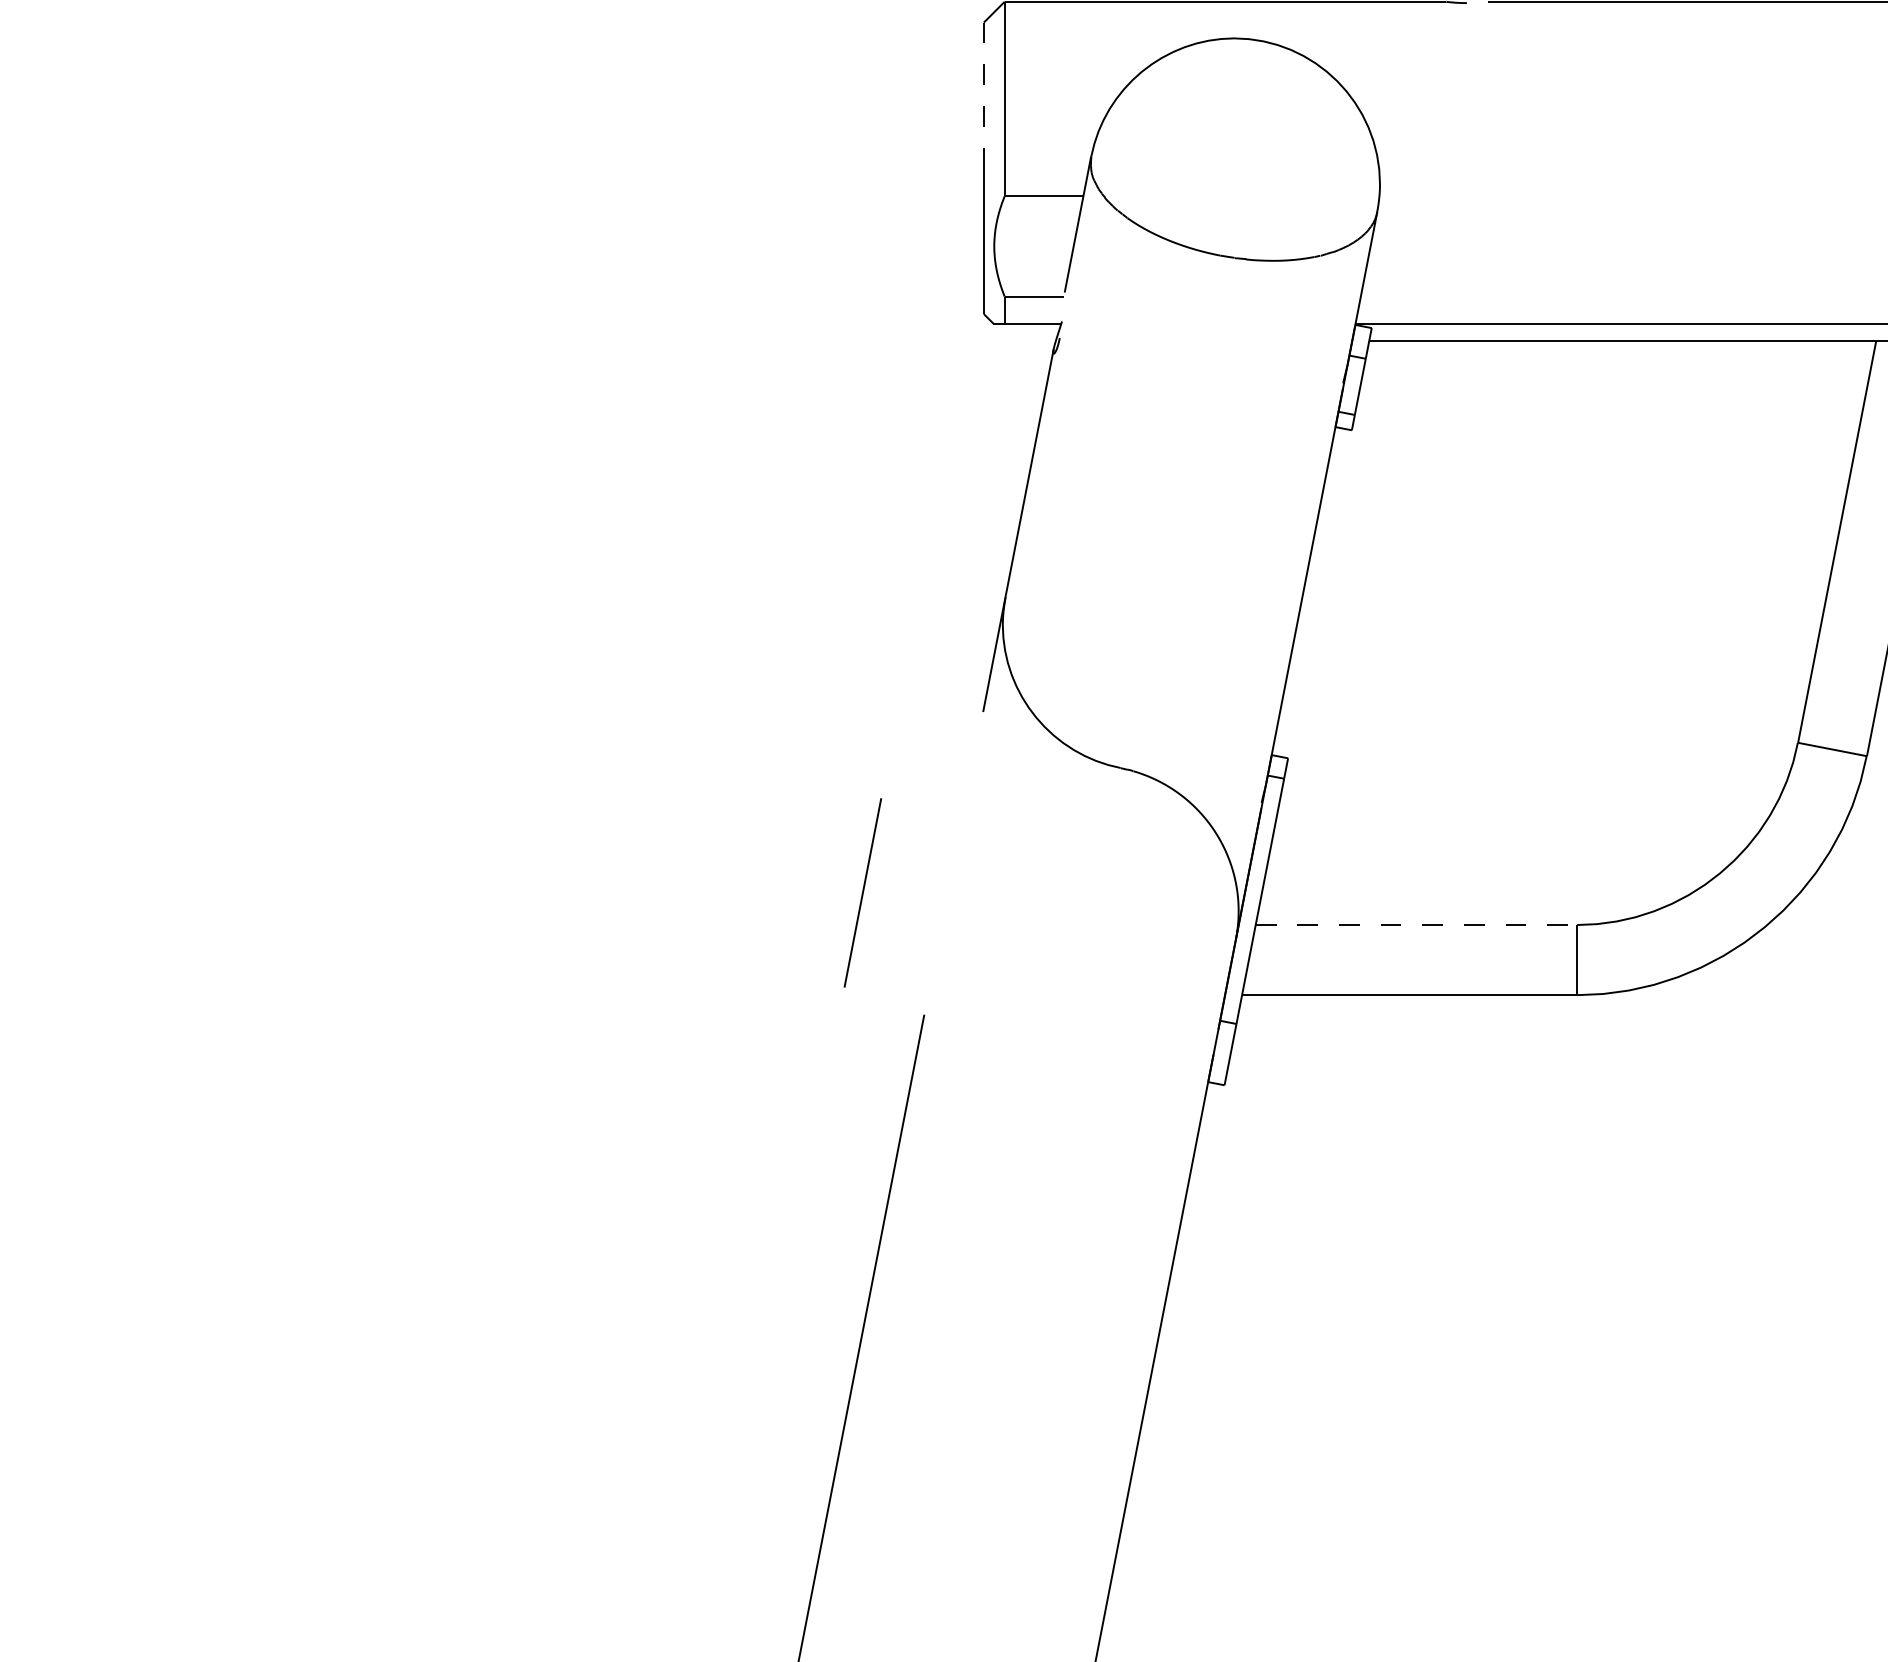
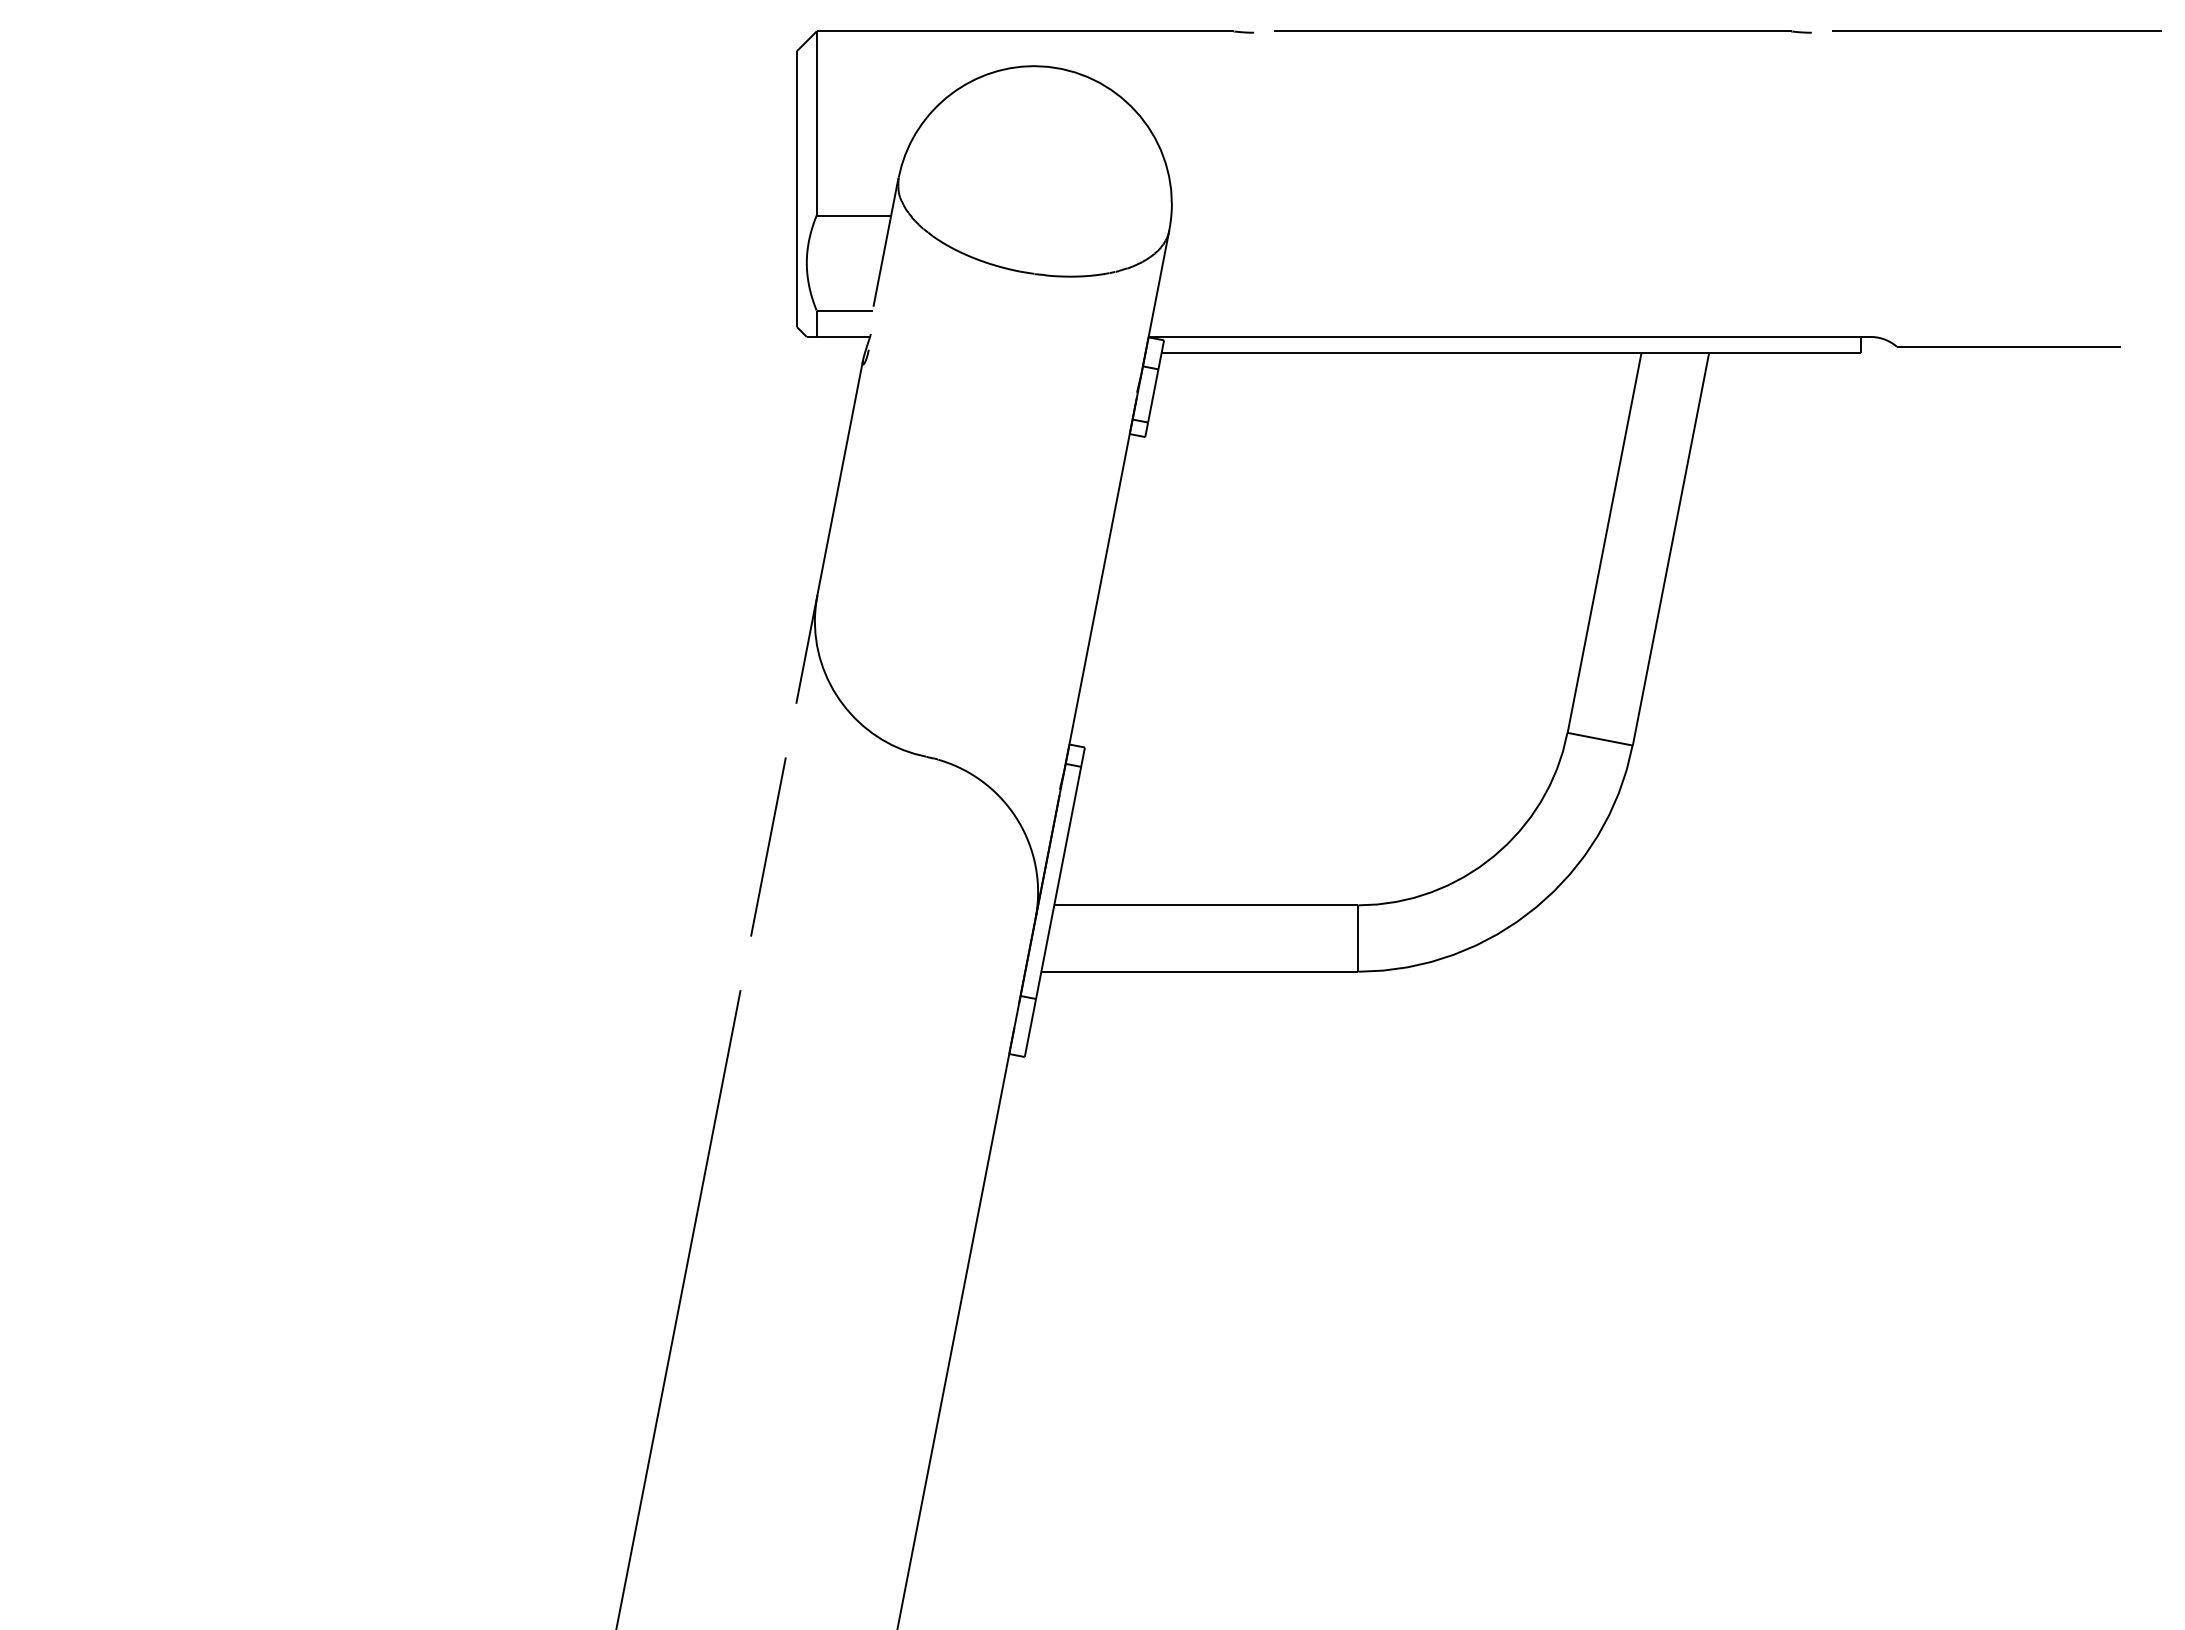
line: (983, 95) -> (796, 120), dashed -> solid
line: (862, 892) -> (768, 846), moved
line: (1416, 925) -> (1206, 905), dashed -> solid

